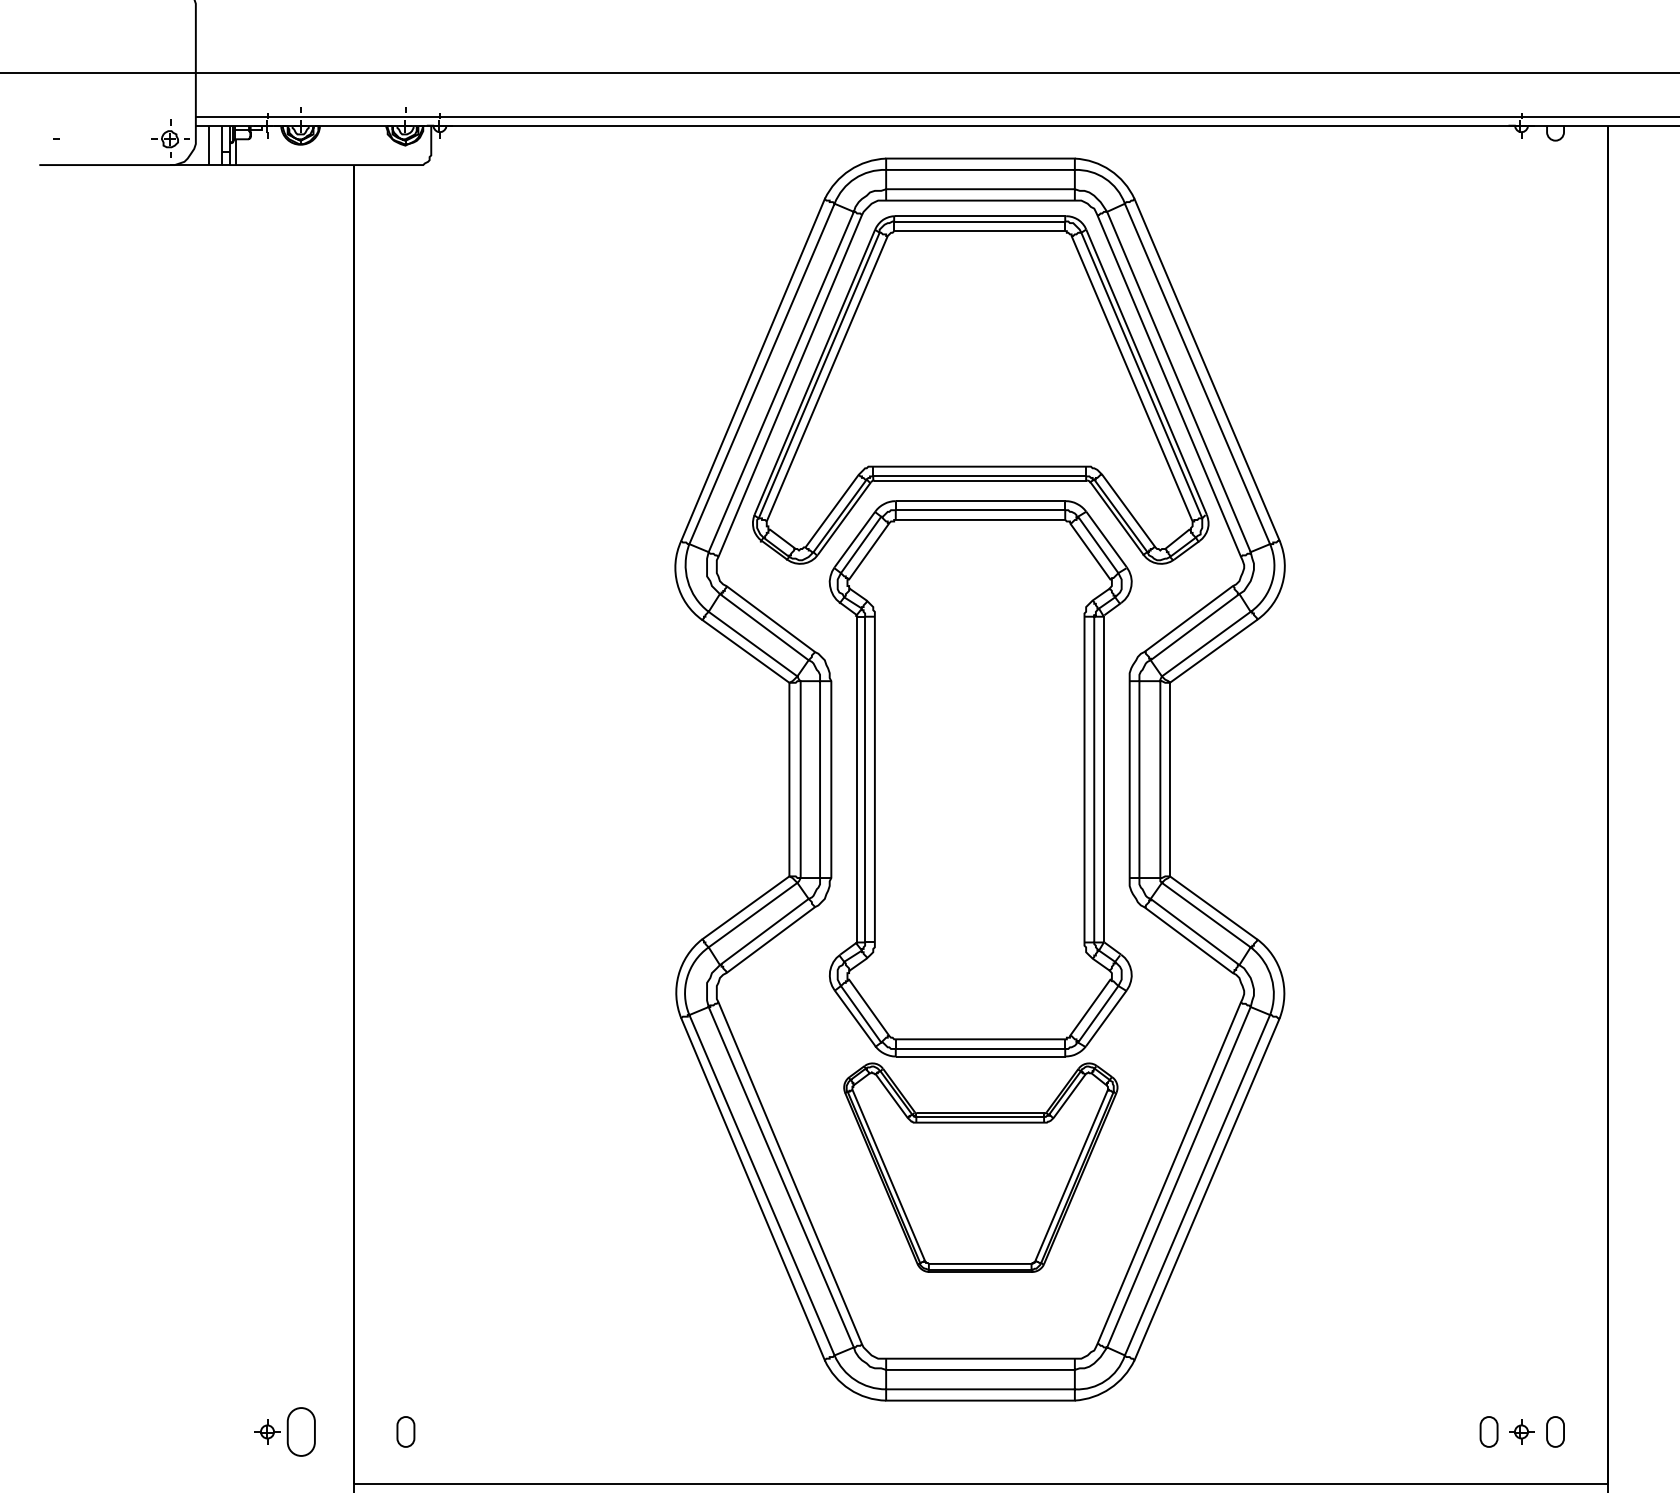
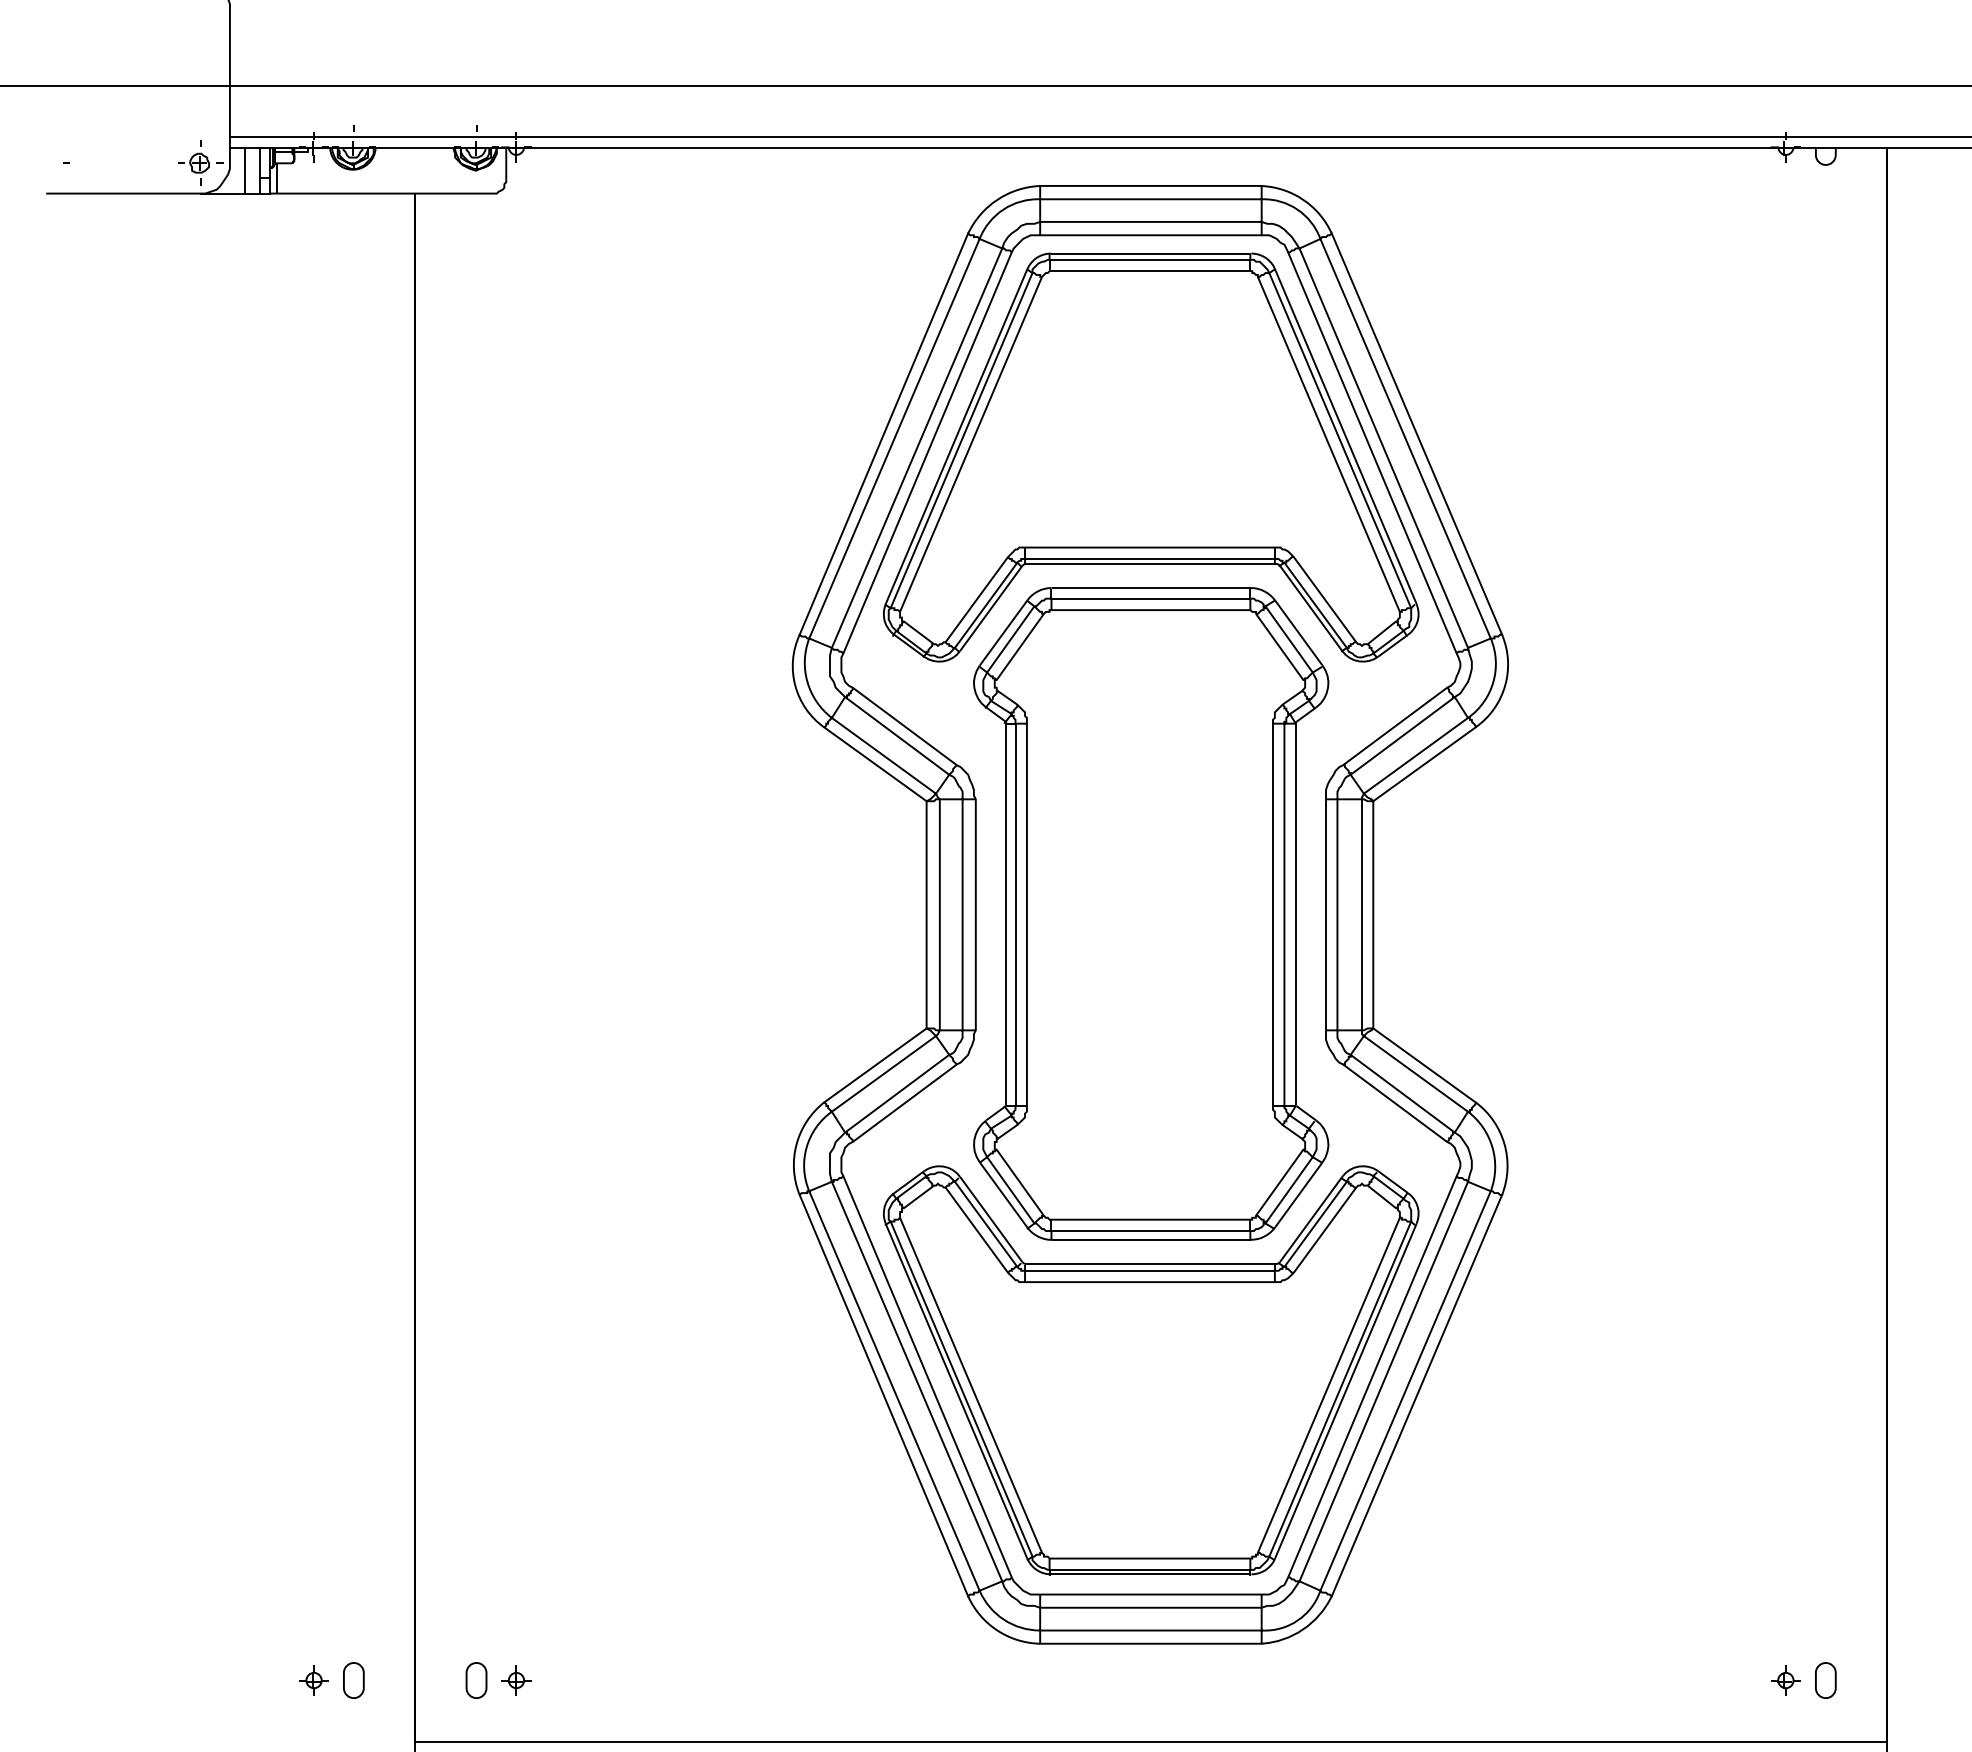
part: (981, 1167) -> (1151, 1370), size x1.67
part: (301, 1431) -> (353, 1680), size x0.62
part: (439, 1431) -> (516, 1680), added
part: (1488, 1431) -> (1747, 1680), removed

